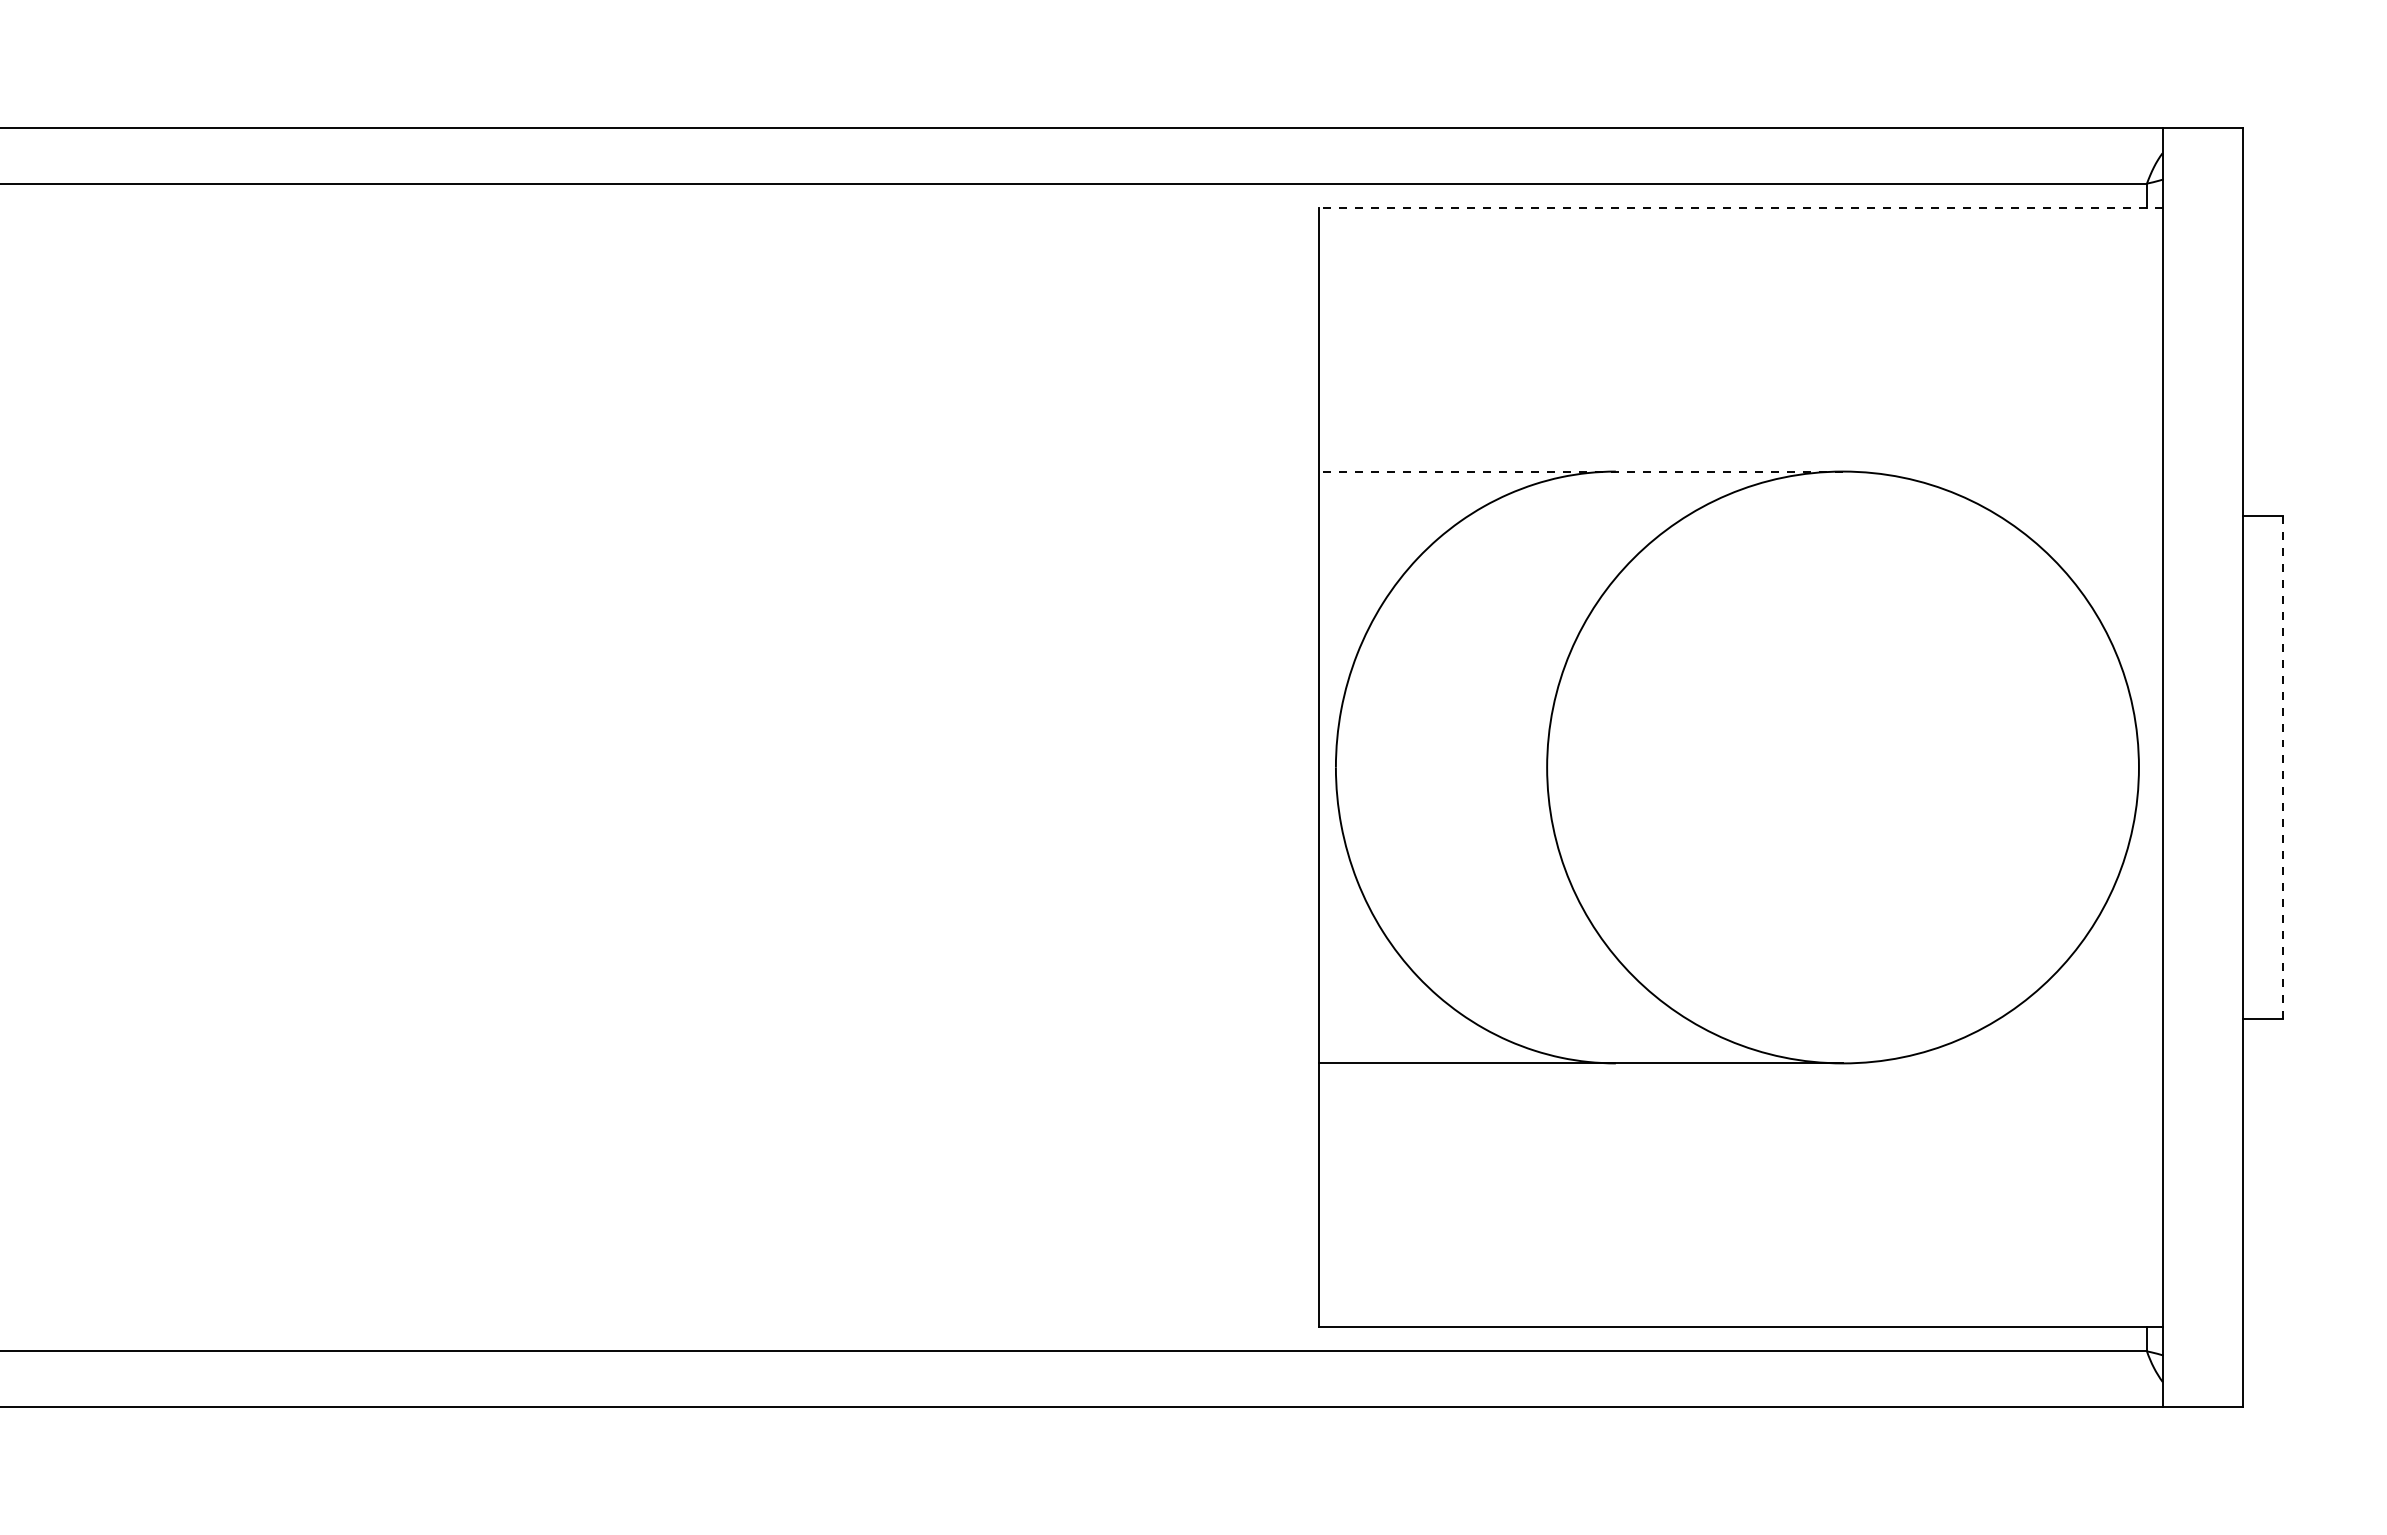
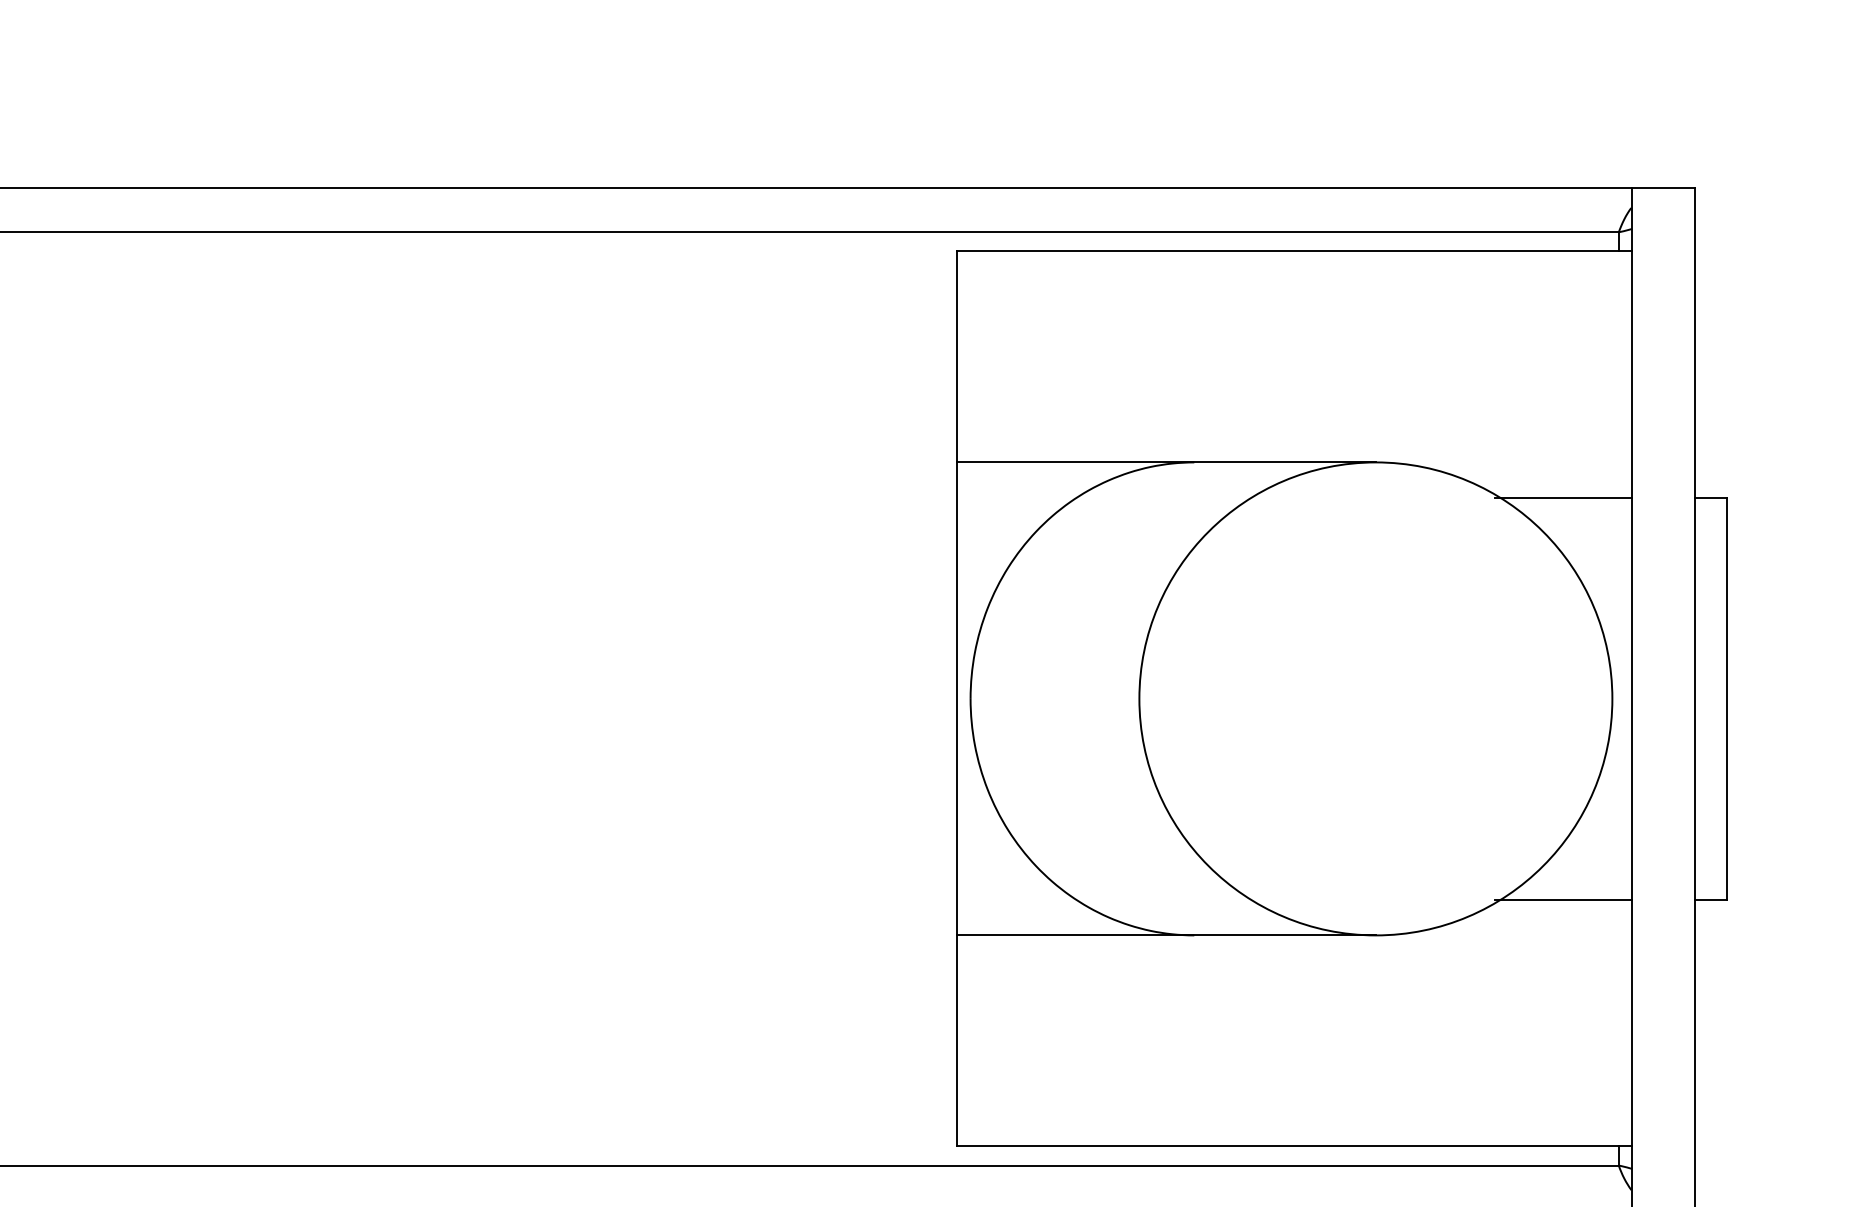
line: (1741, 207) -> (1294, 251), dashed -> solid
line: (1581, 471) -> (1166, 462), dashed -> solid
line: (2077, 515) -> (1563, 497), added
line: (2282, 767) -> (1727, 698), dashed -> solid
line: (2077, 1019) -> (1563, 900), added

